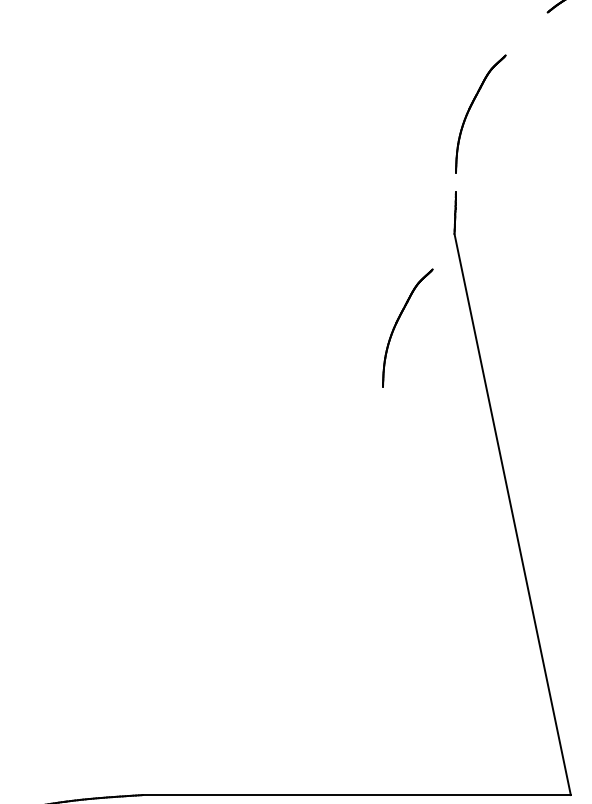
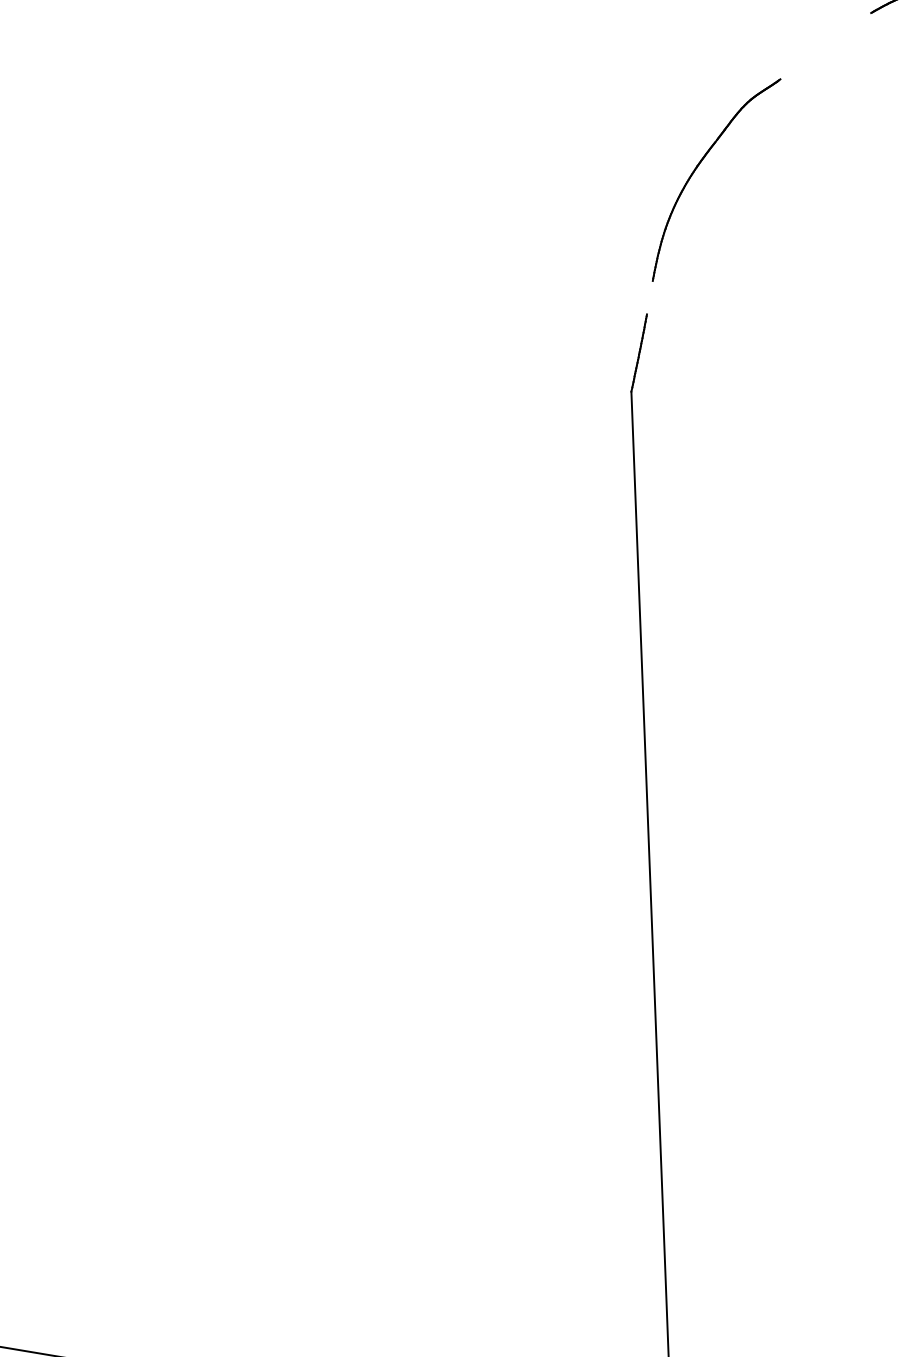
part: (397, 323) -> (498, 538), removed

